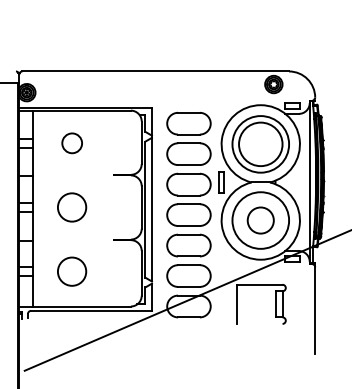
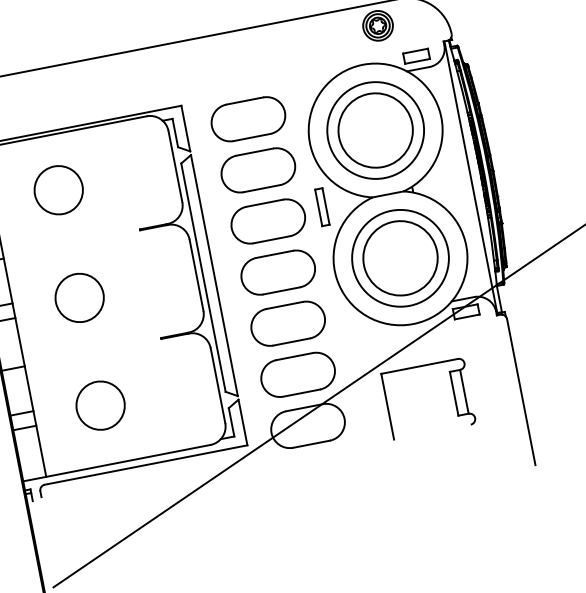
circle: (72, 143) -> (59, 190), size x1.43
circle: (260, 220) -> (400, 258), size x1.67

